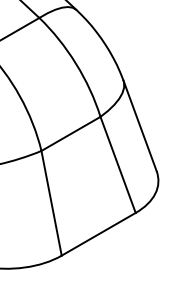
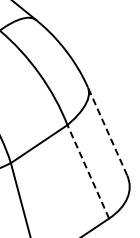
line: (139, 125) -> (106, 131), solid -> dashed
line: (117, 164) -> (87, 171), solid -> dashed

